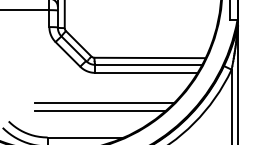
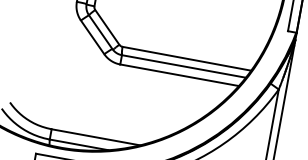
line: (104, 102) -> (124, 100), removed
line: (100, 110) -> (118, 109), removed

